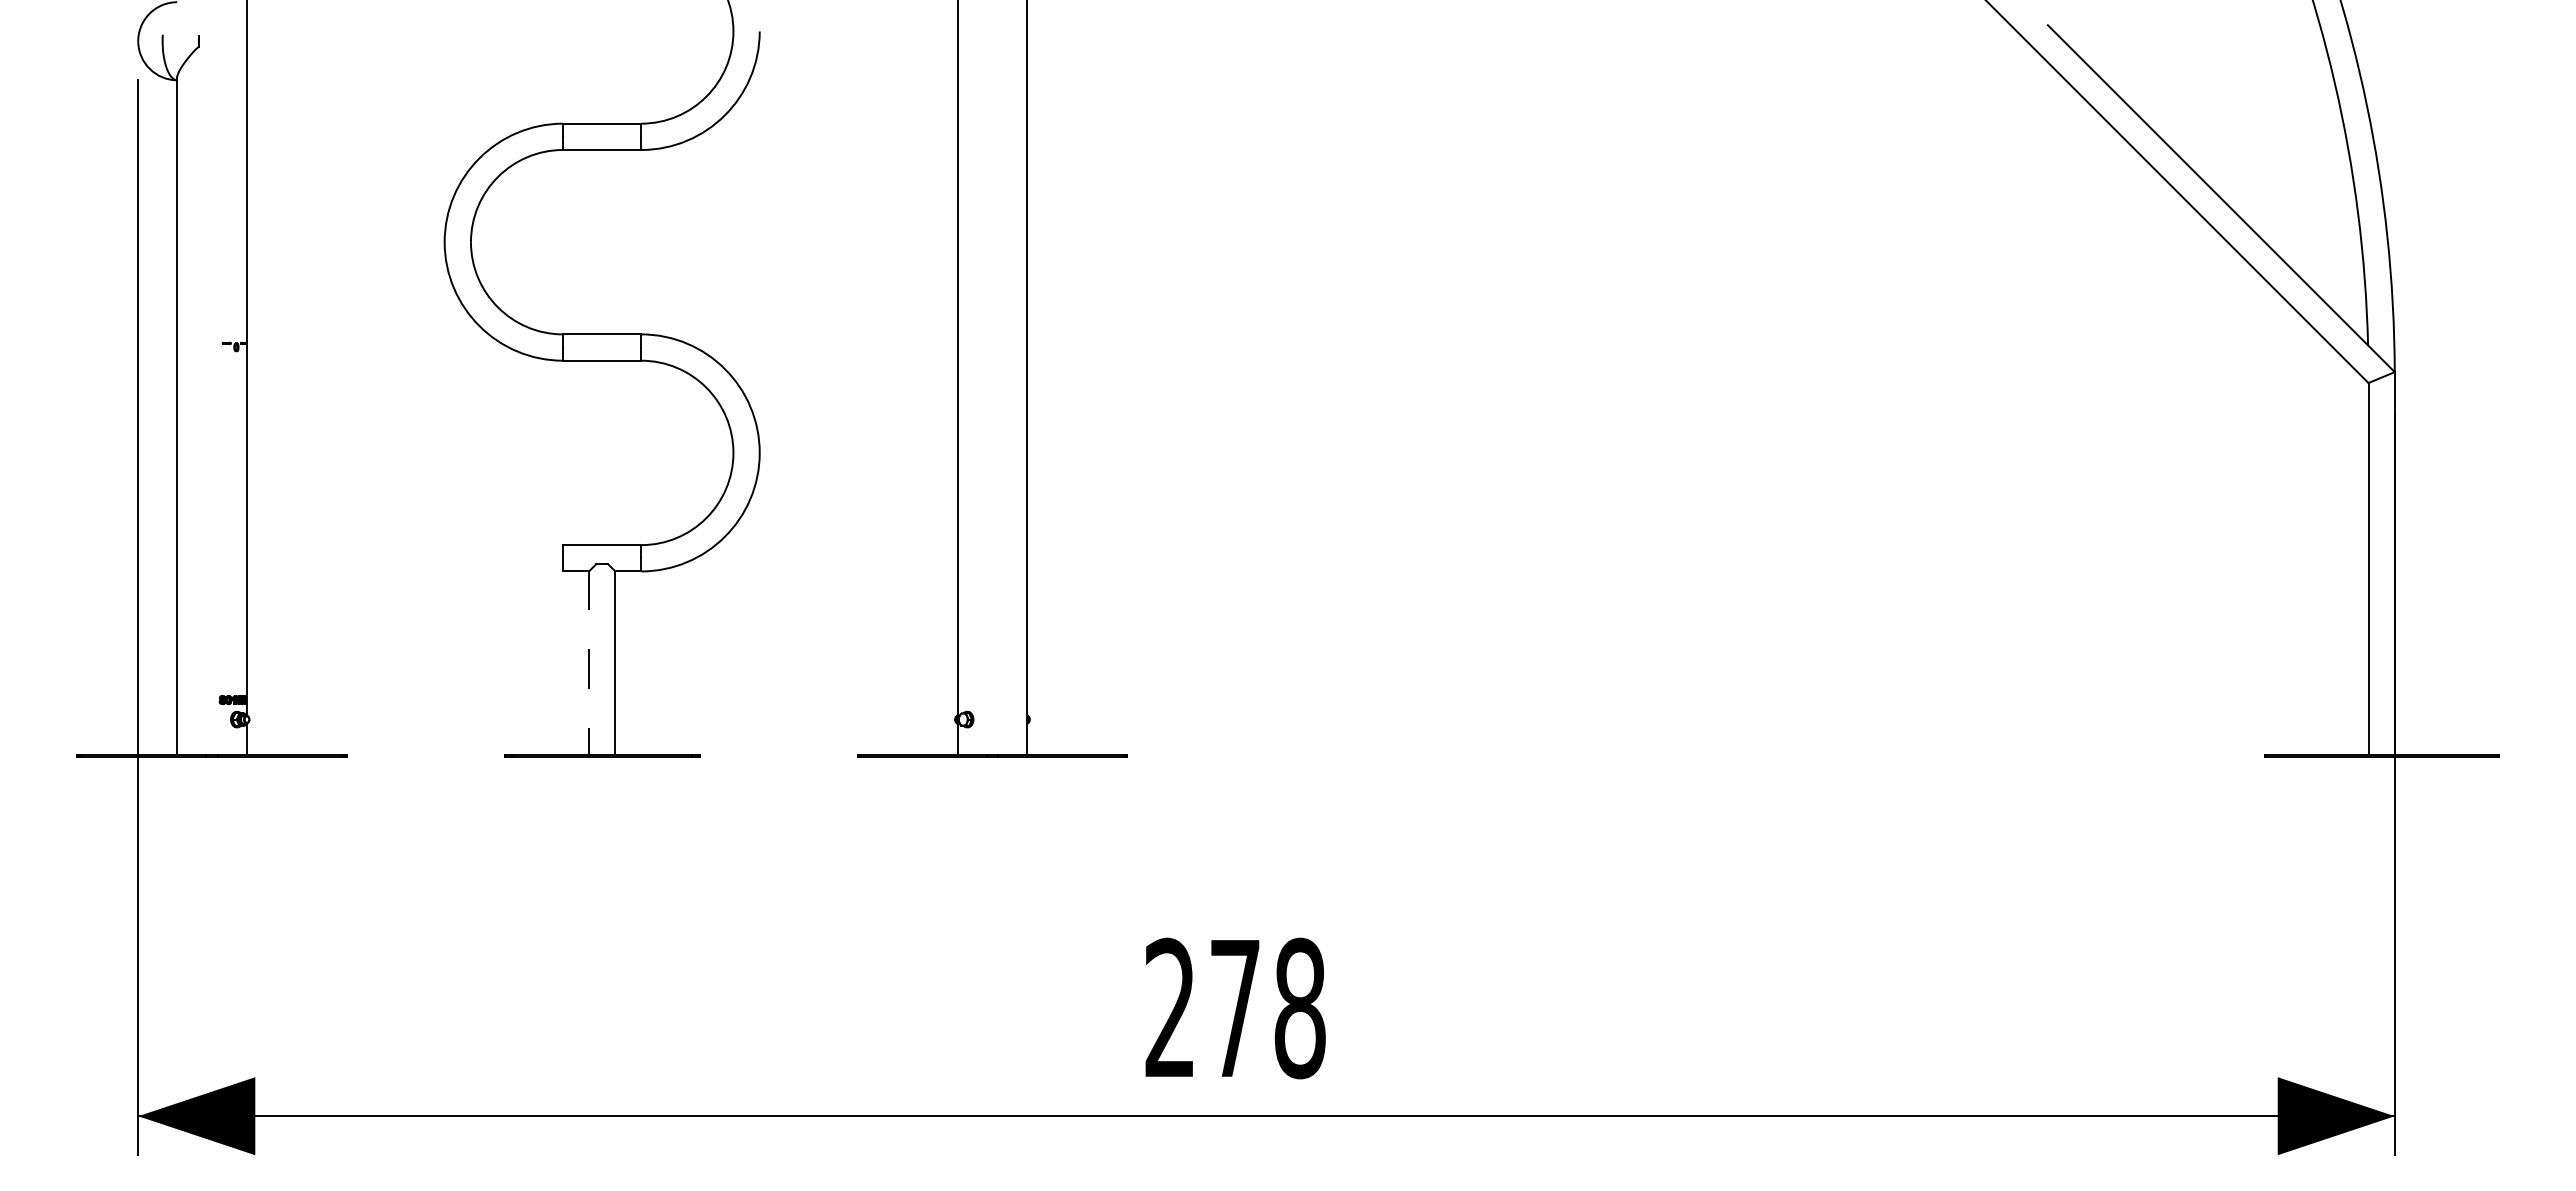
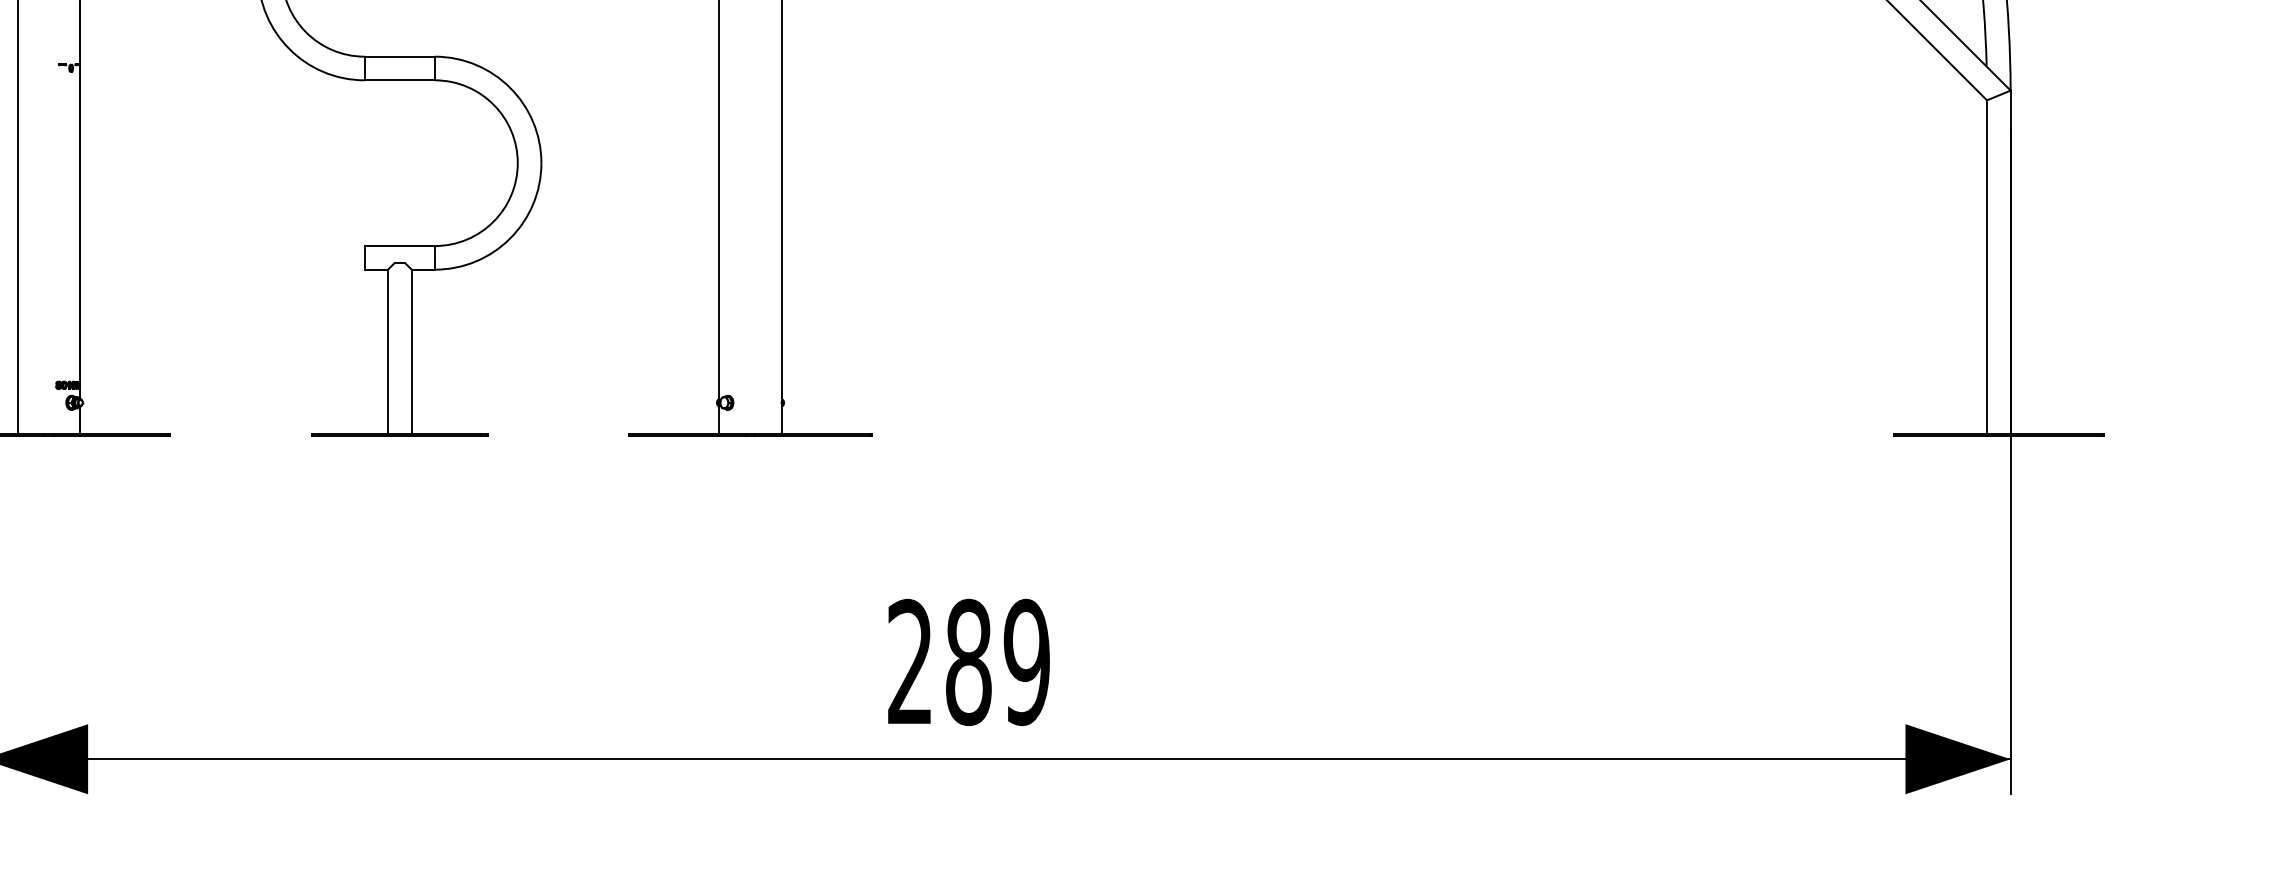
line: (589, 663) -> (388, 352), dashed -> solid
text: (1267, 1008) -> (997, 662), 278 -> 289

